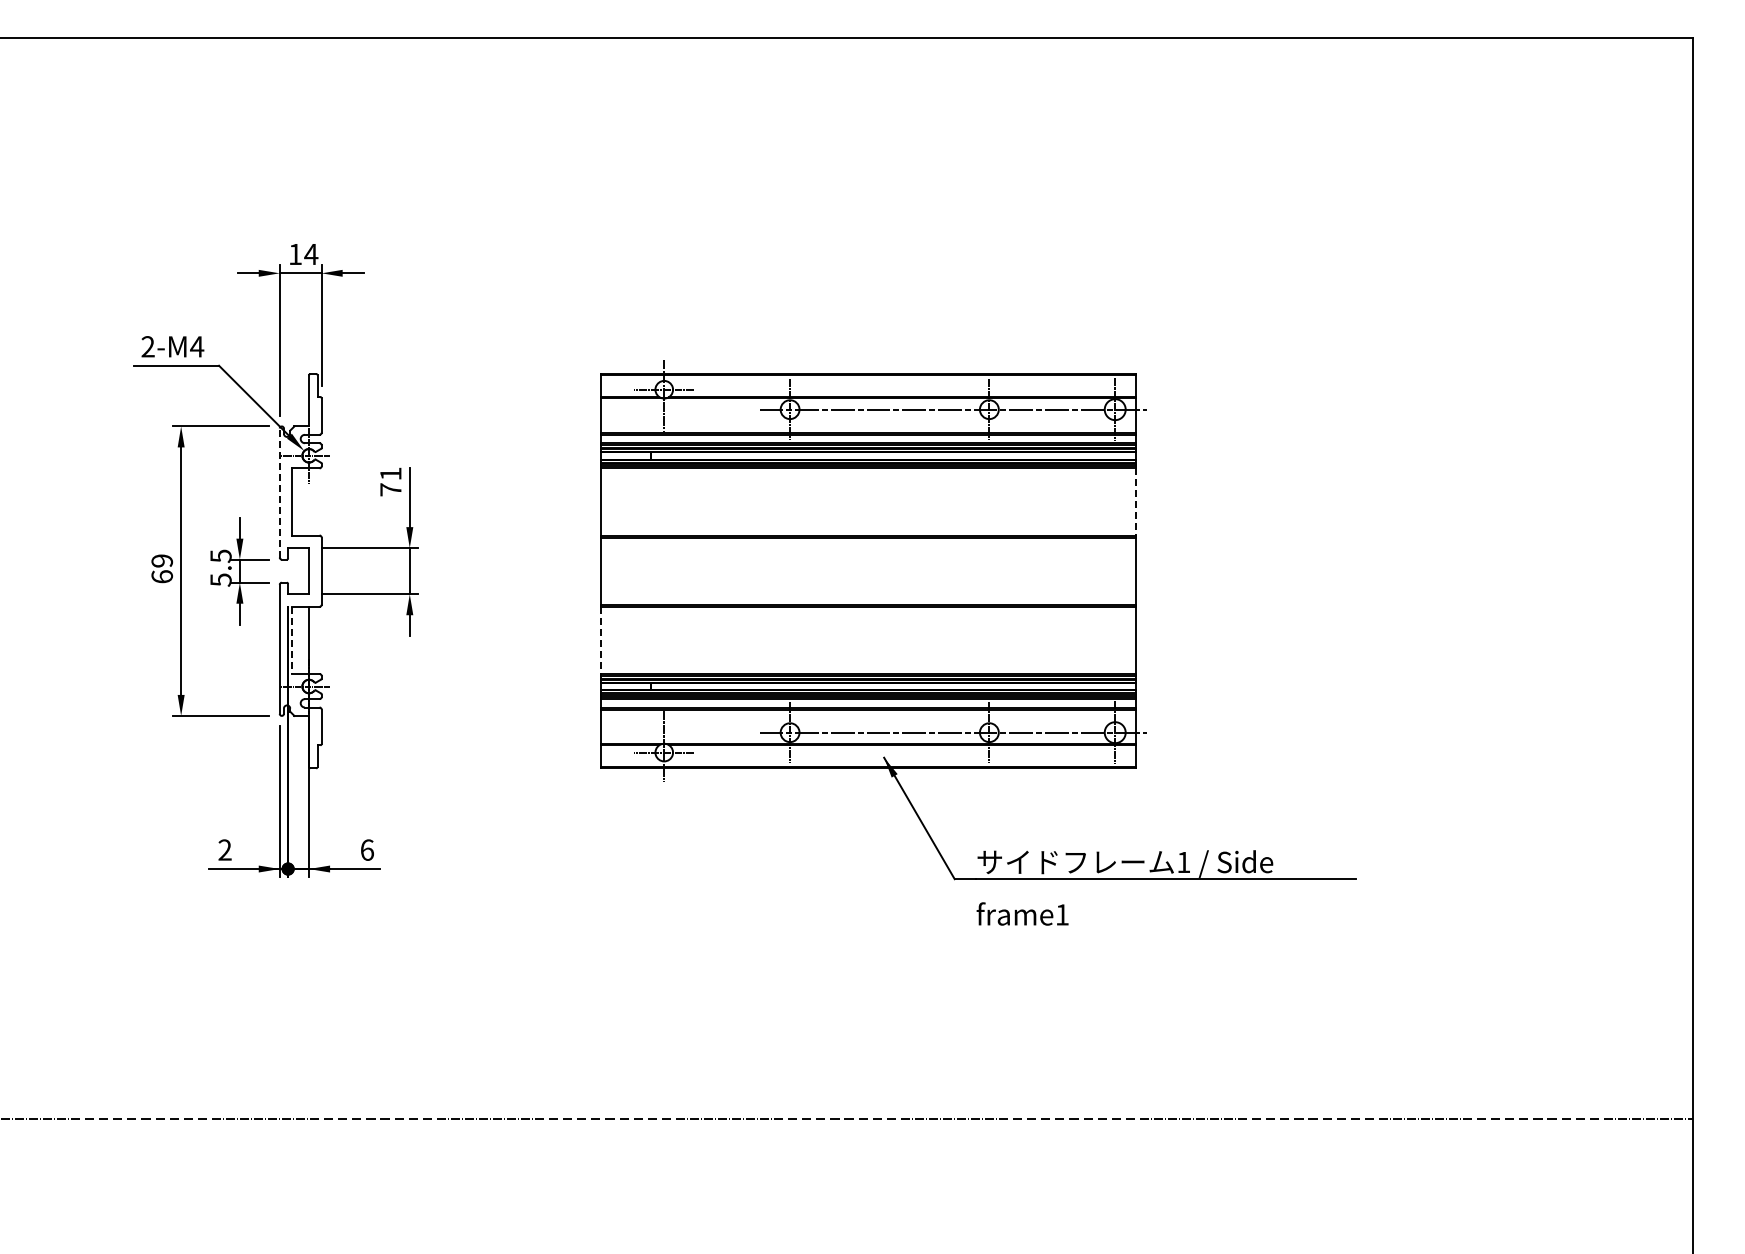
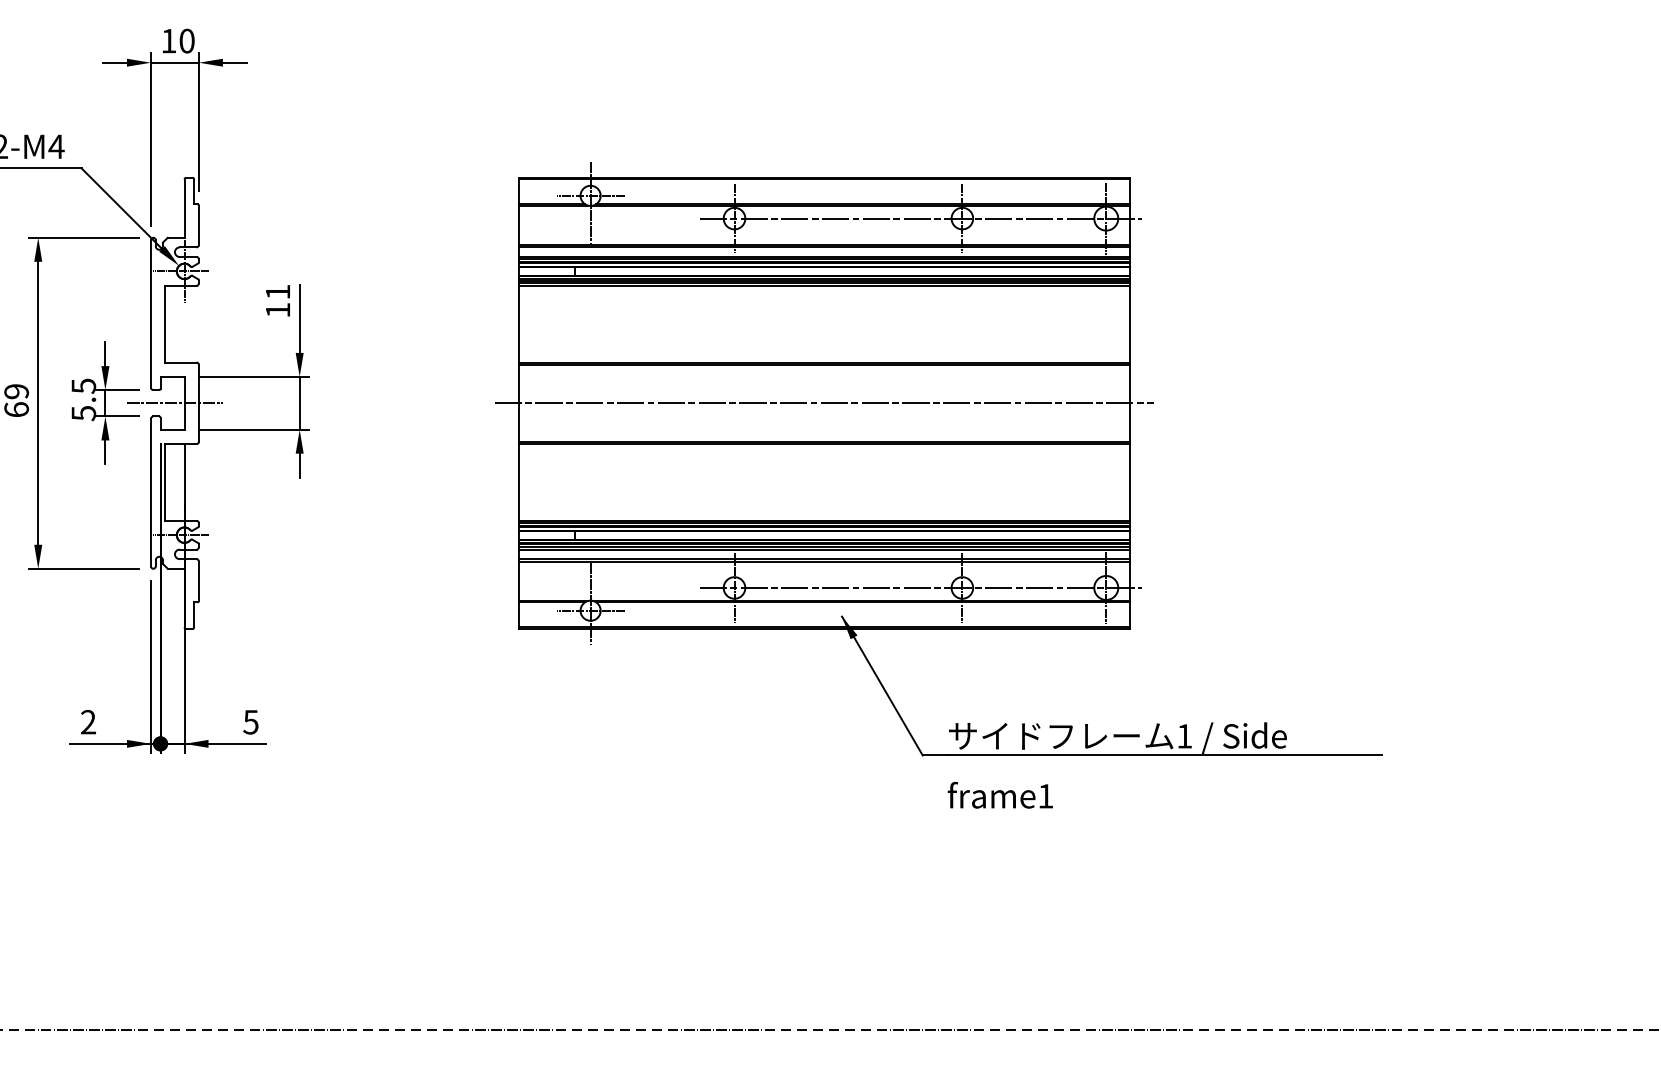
text: (311, 254) -> (187, 41), 14 -> 10
text: (390, 489) -> (277, 309), 71 -> 11
line: (279, 493) -> (150, 314), dashed -> solid
line: (1136, 501) -> (1130, 323), dashed -> solid
line: (300, 571) -> (174, 403), added
line: (868, 571) -> (824, 403), added
line: (292, 640) -> (165, 482), dashed -> solid
line: (601, 640) -> (518, 482), dashed -> solid
text: (366, 849) -> (250, 721), 6 -> 5

